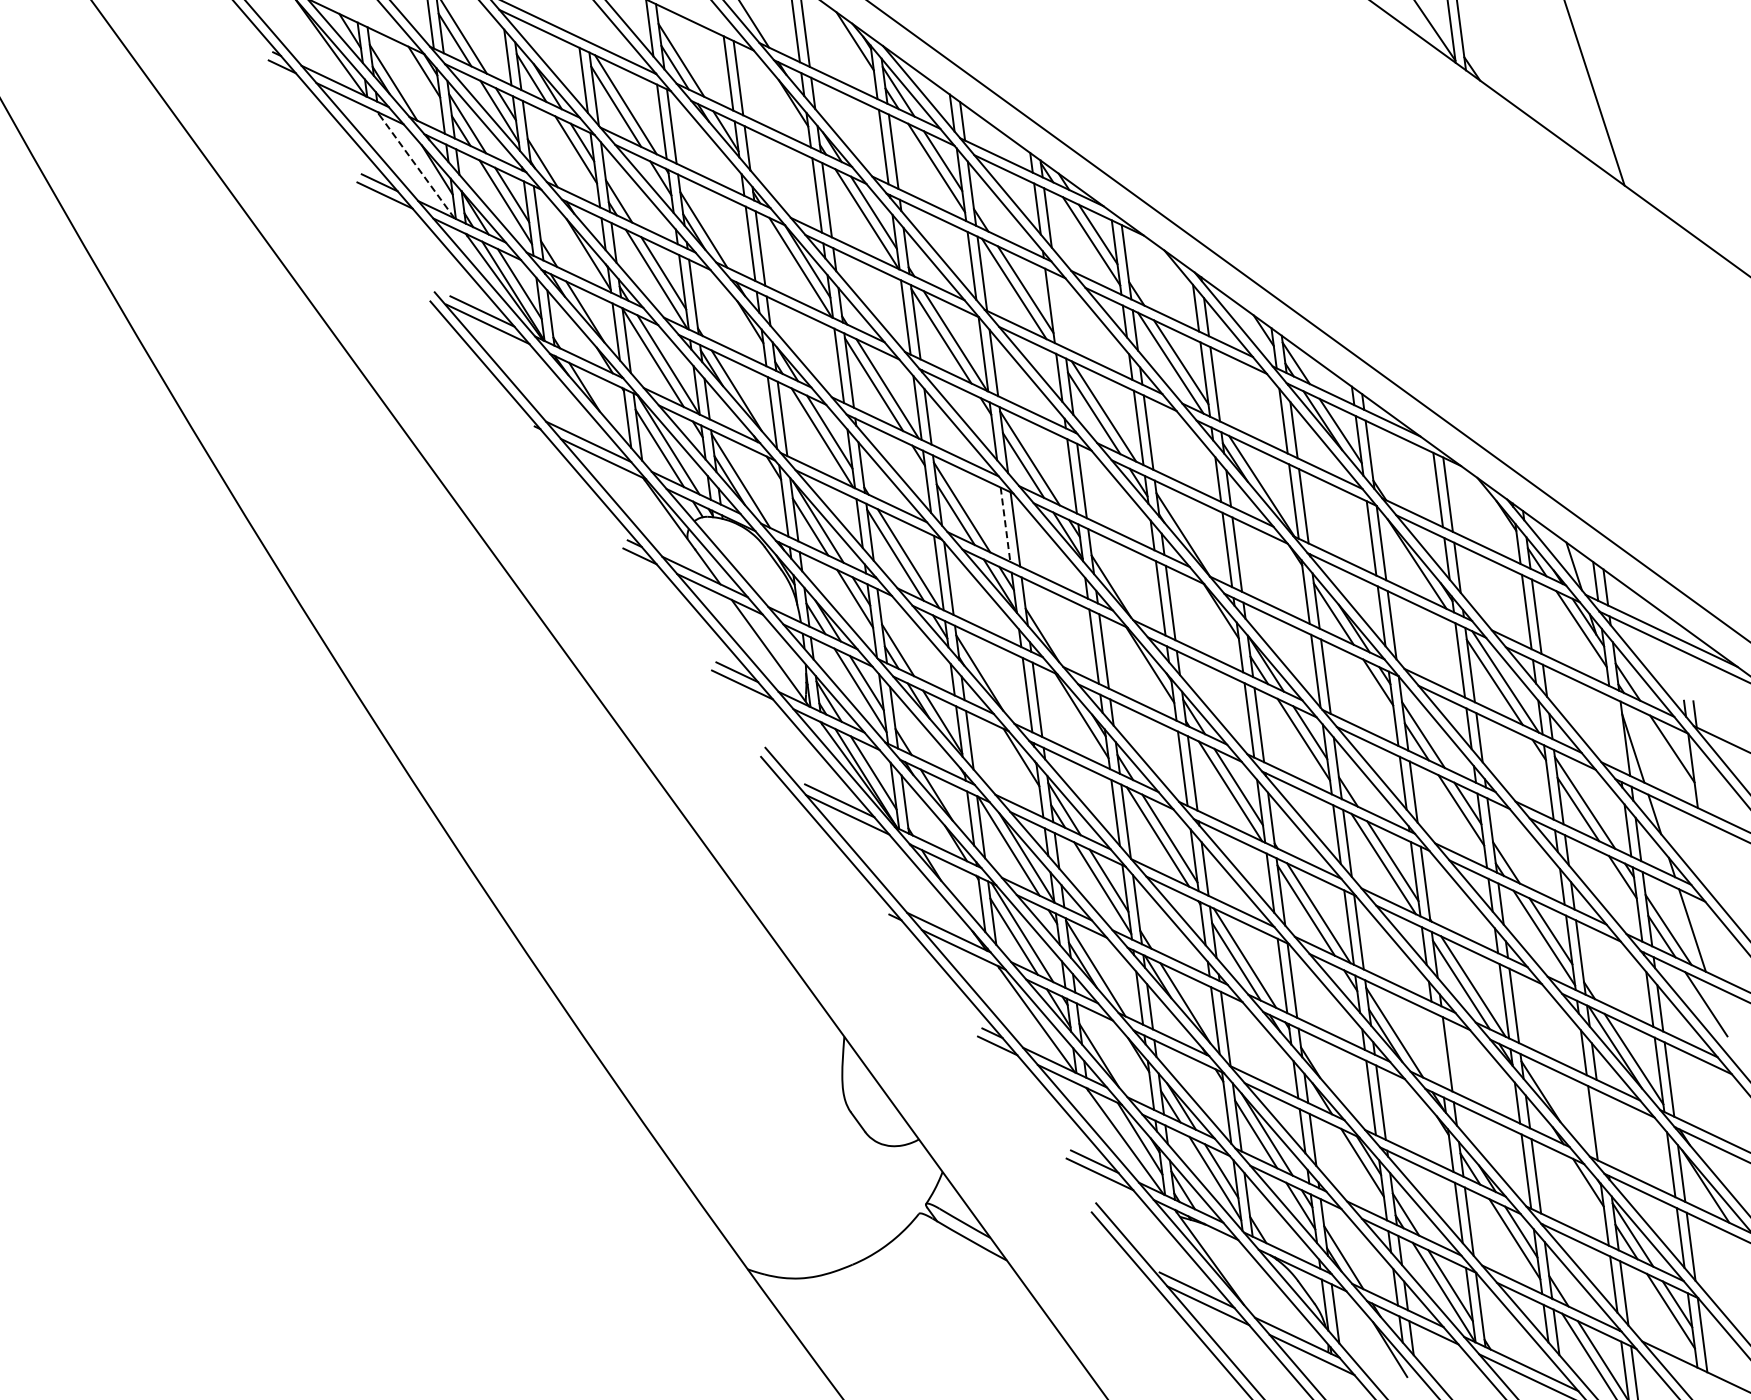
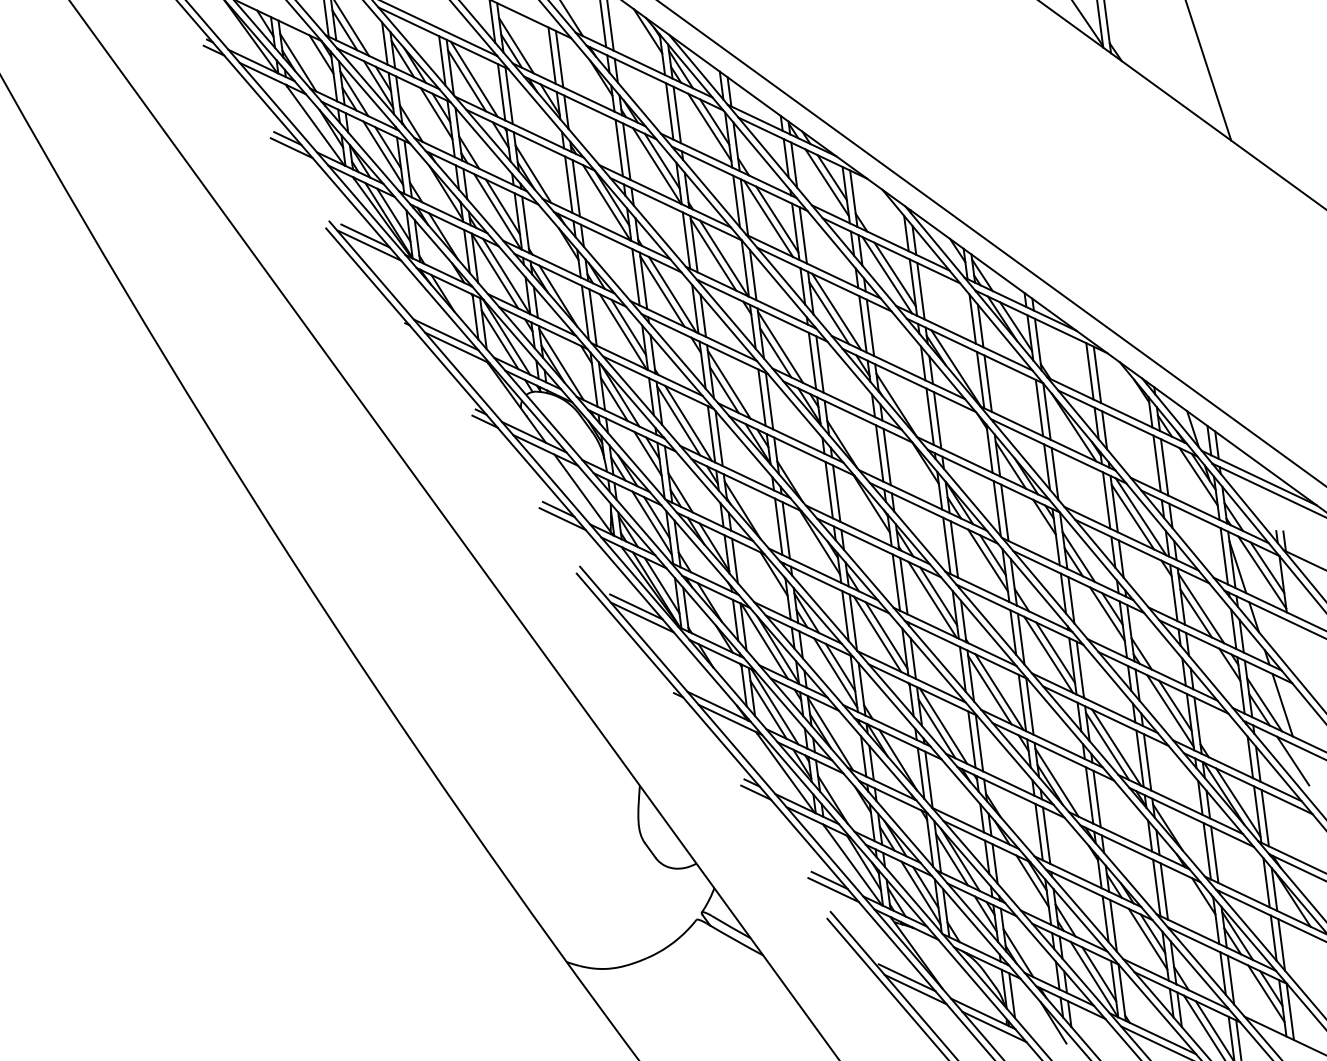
line: (415, 165) -> (314, 125), dashed -> solid
line: (1059, 310) -> (802, 235), added
line: (1005, 525) -> (762, 398), dashed -> solid
line: (1615, 733) -> (1224, 555), added
line: (1665, 755) -> (1262, 572), added
line: (1437, 1049) -> (1089, 795), added
line: (1602, 1127) -> (1214, 854), added

